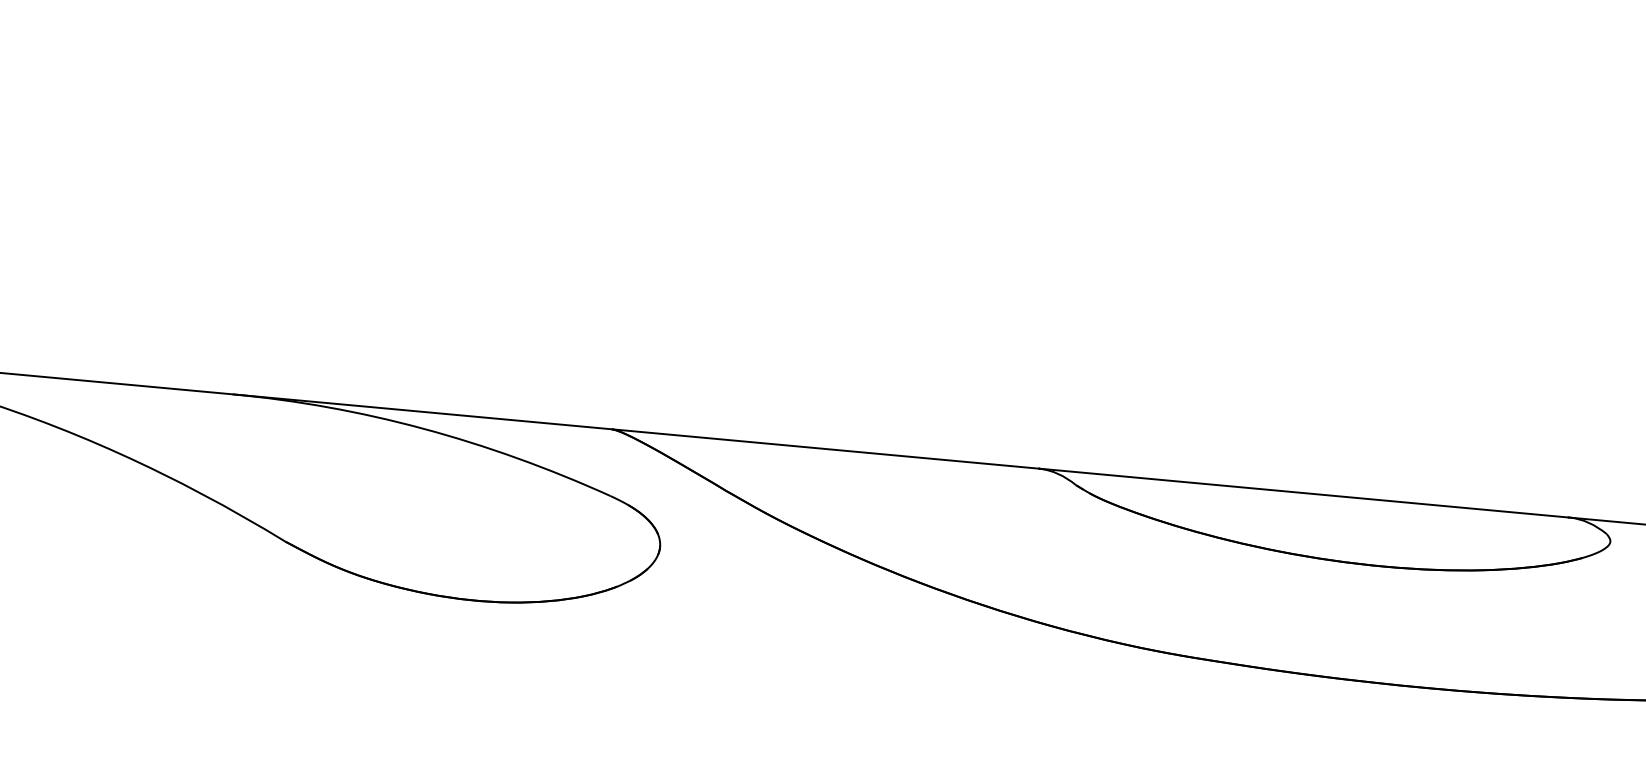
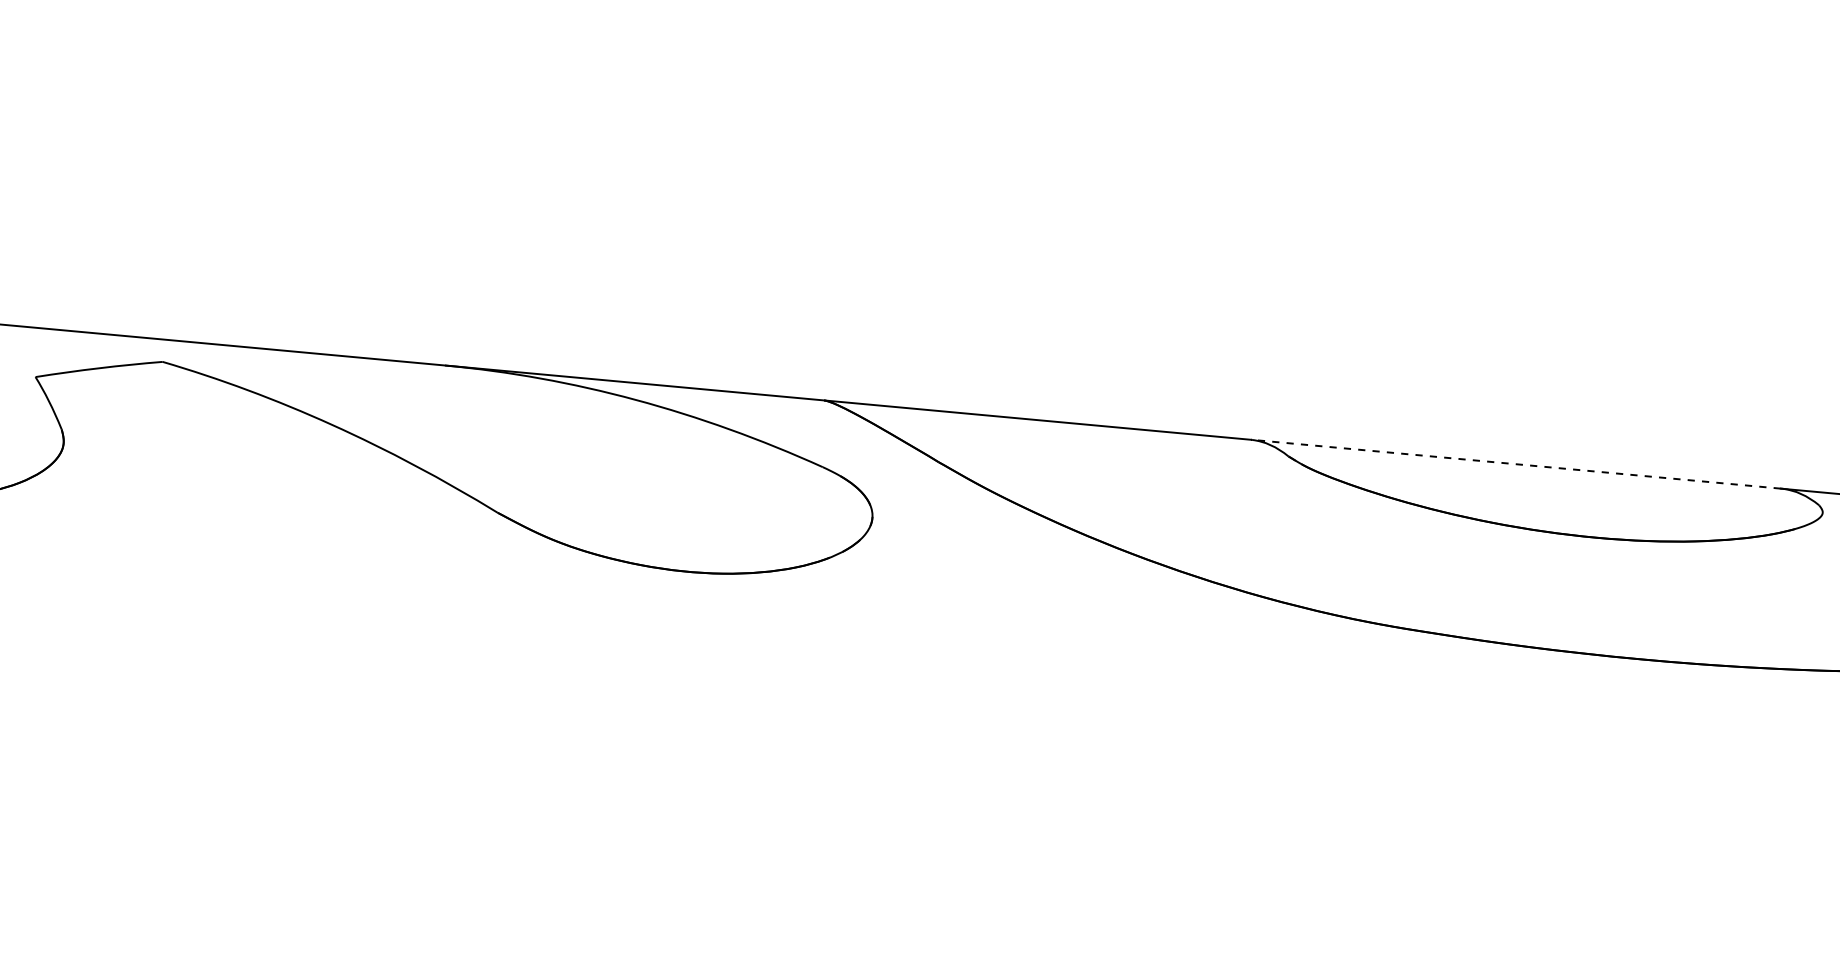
line: (1304, 493) -> (1516, 464), solid -> dashed

